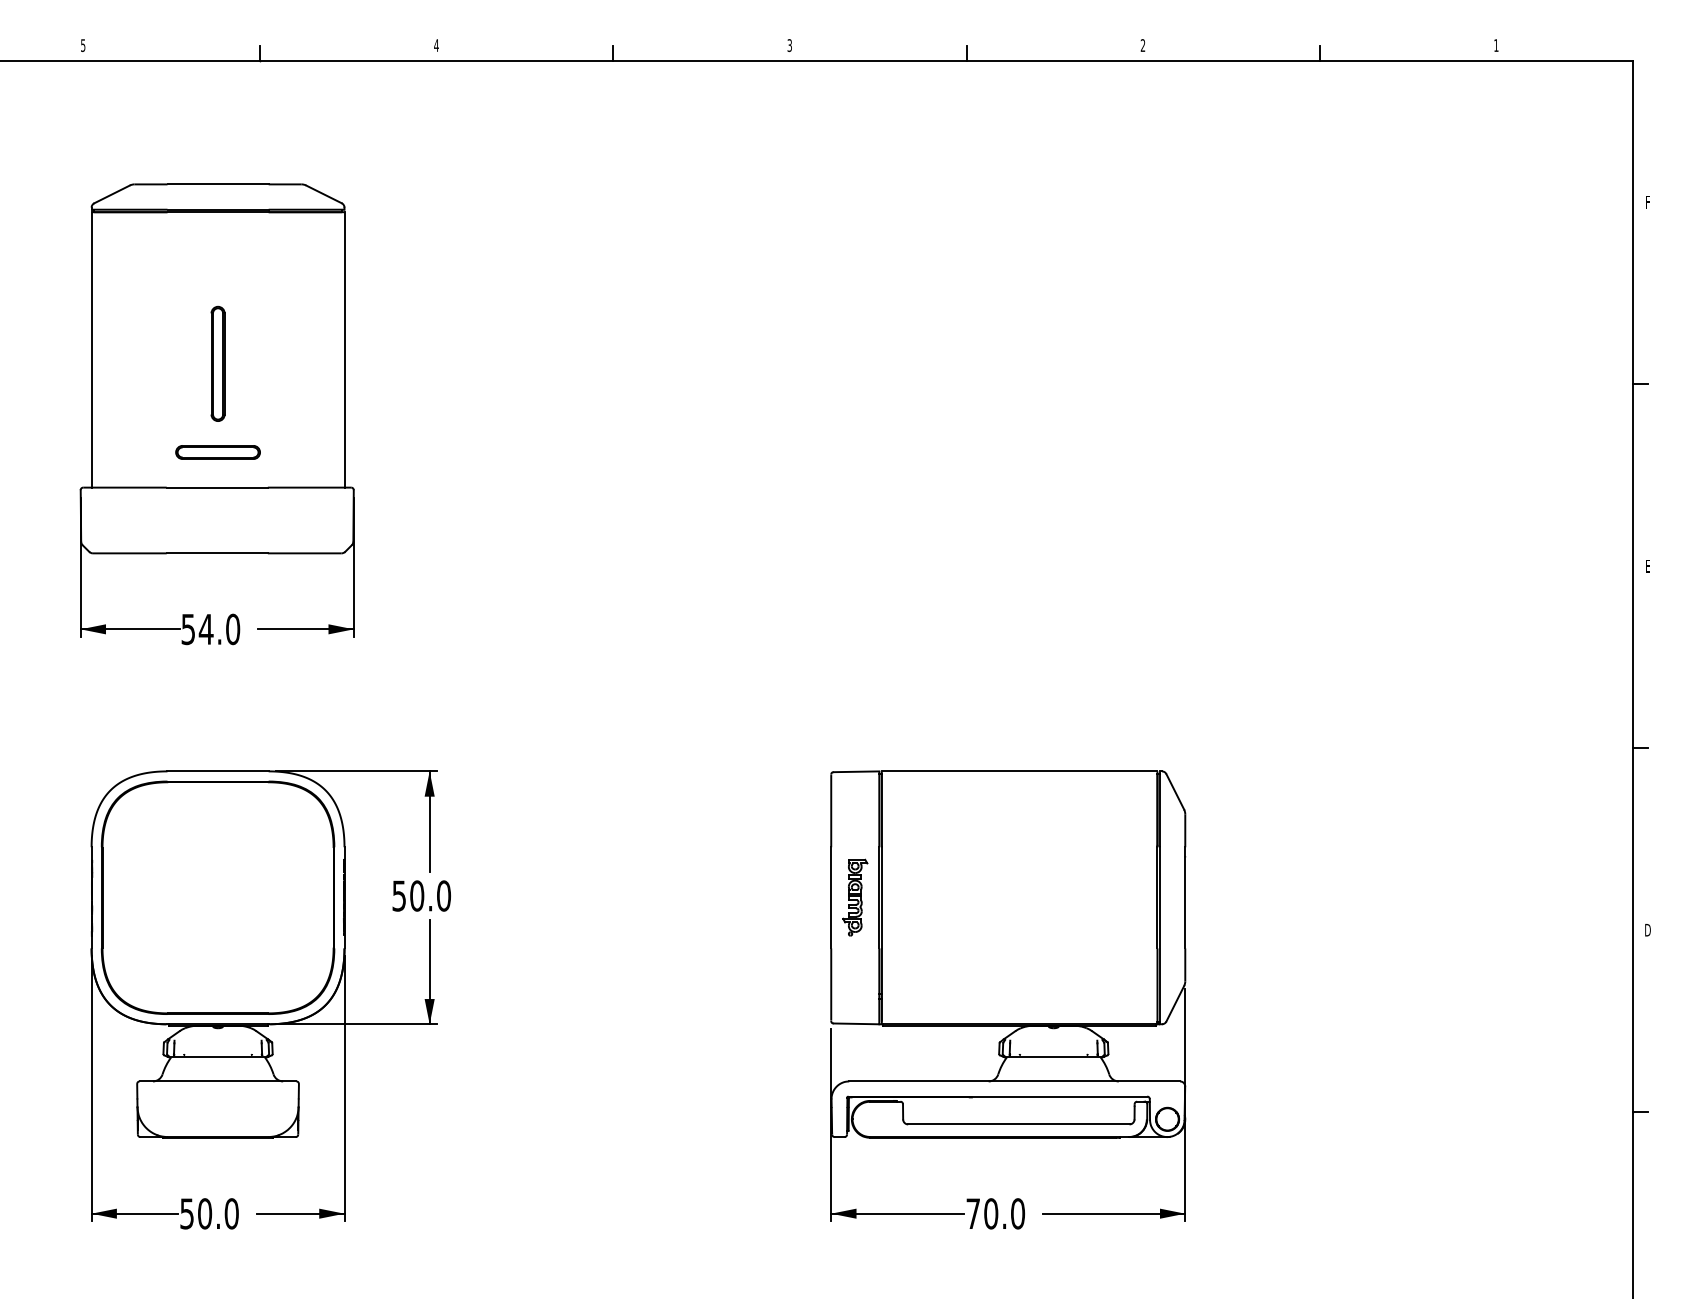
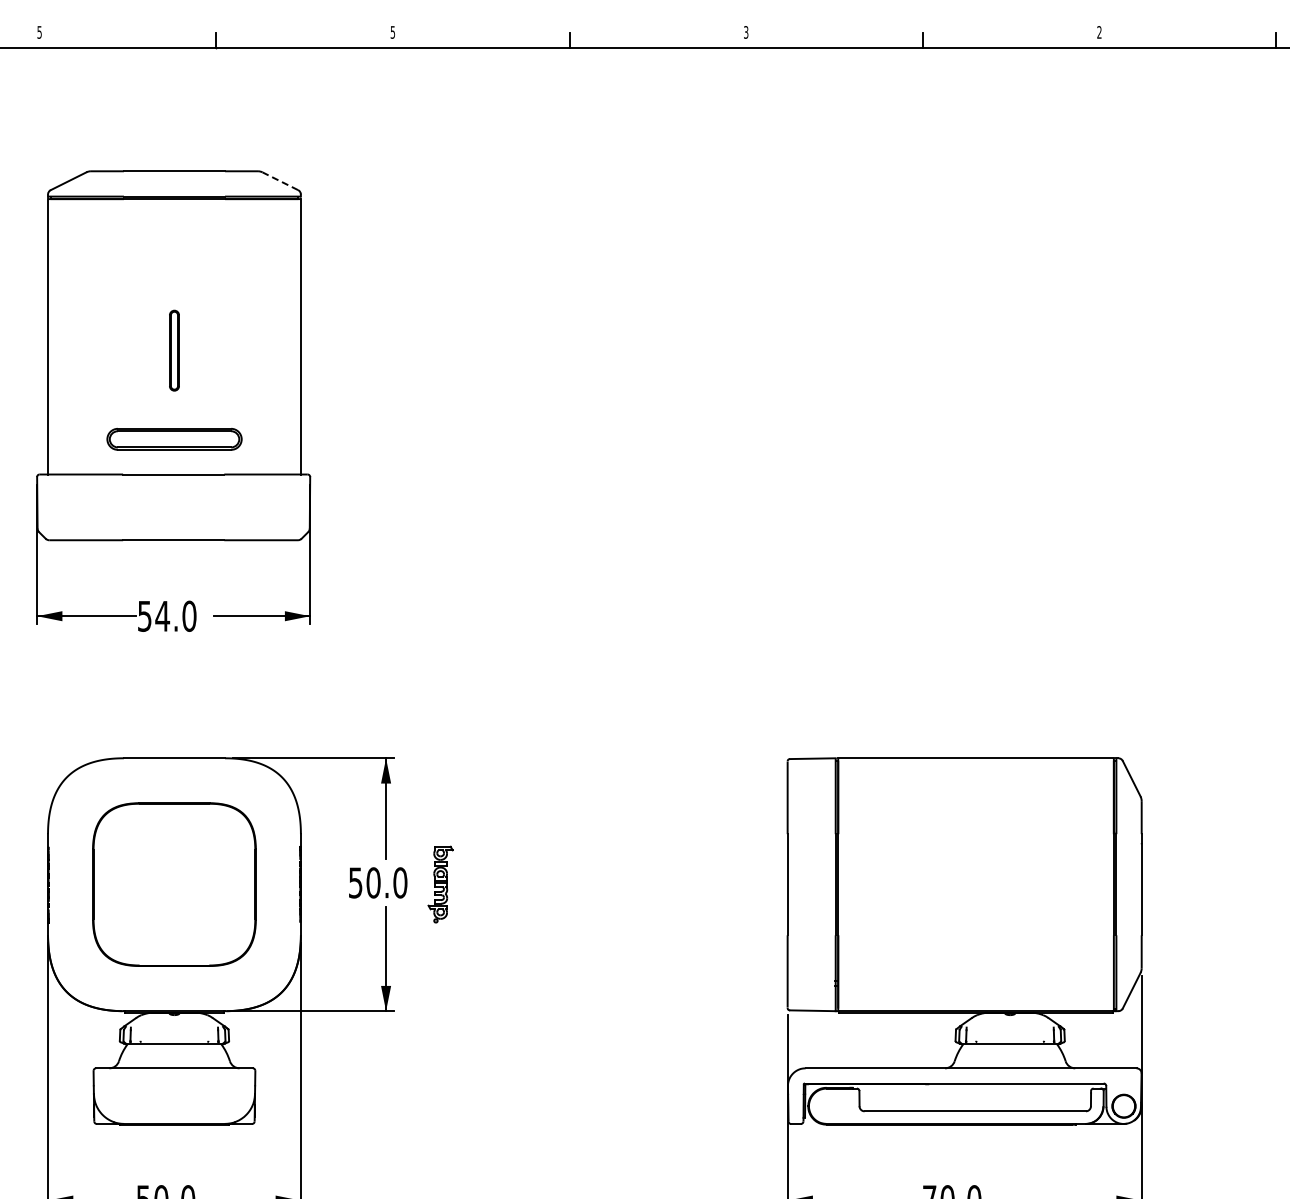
text: (436, 45) -> (392, 32), 4 -> 5
line: (323, 194) -> (279, 181), solid -> dashed
part: (217, 363) -> (173, 350), size x0.7
part: (217, 452) -> (173, 439), size x1.6
part: (217, 897) -> (173, 884), size x0.7
part: (855, 897) -> (440, 884), moved

